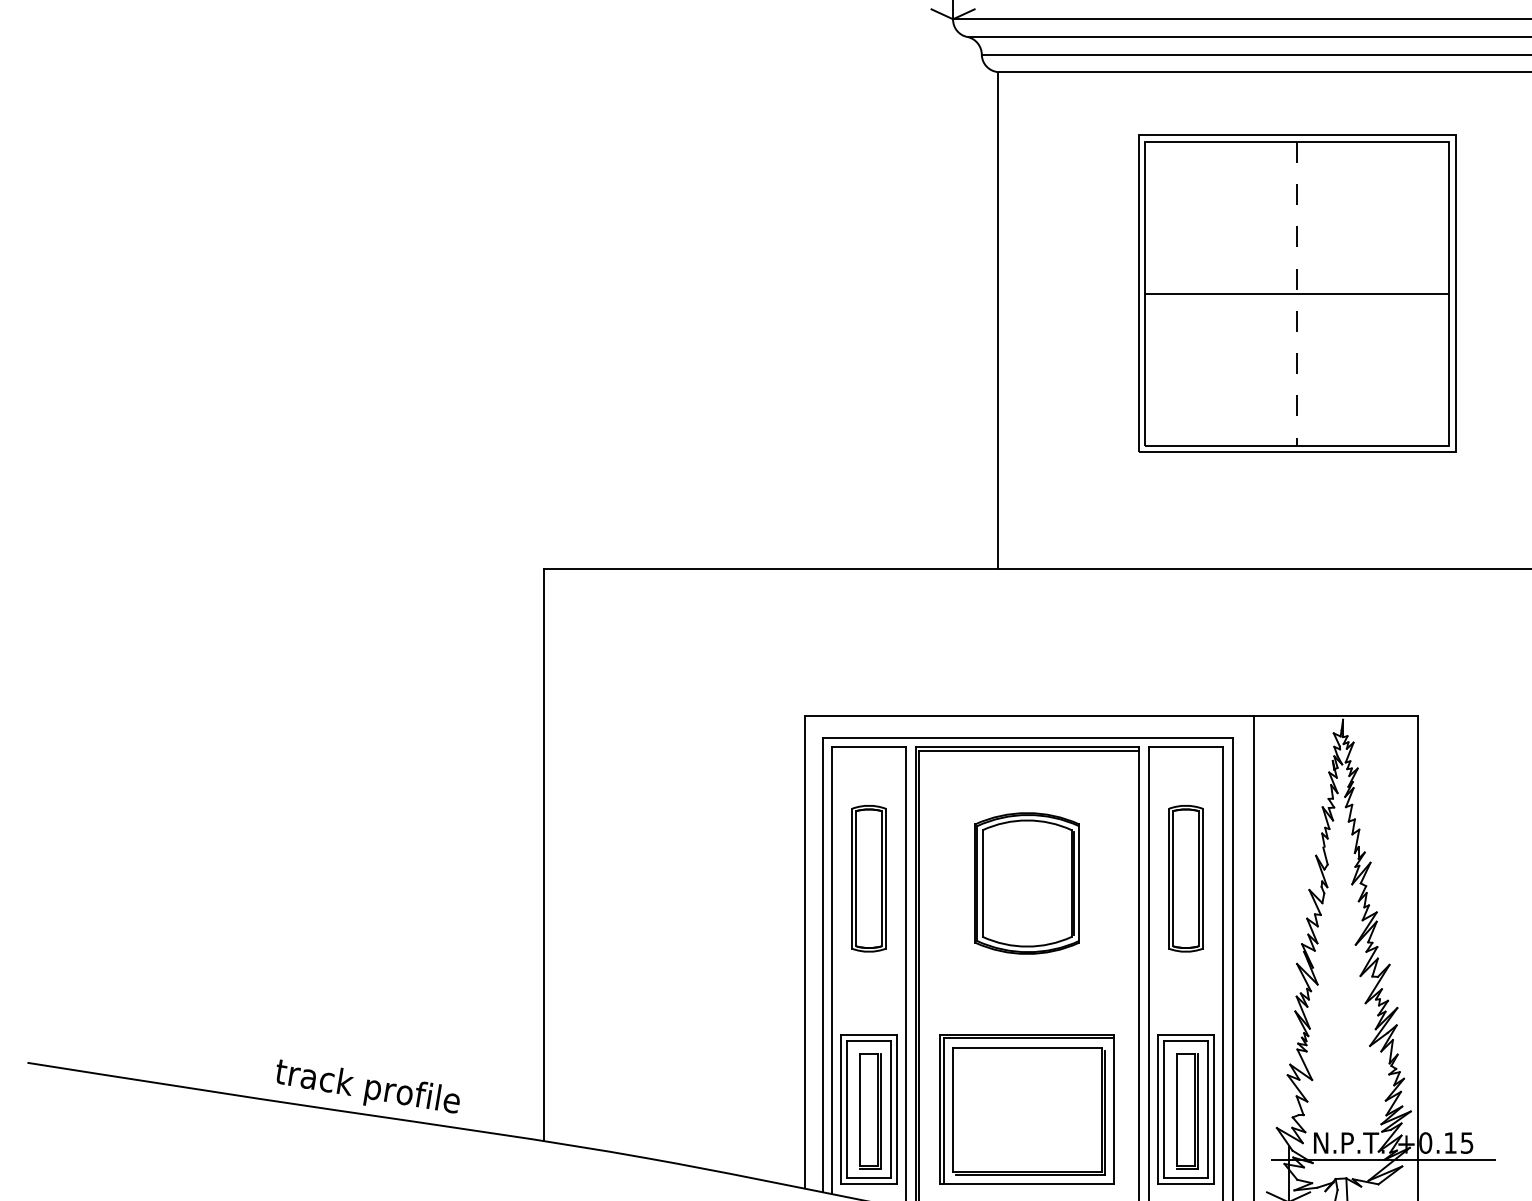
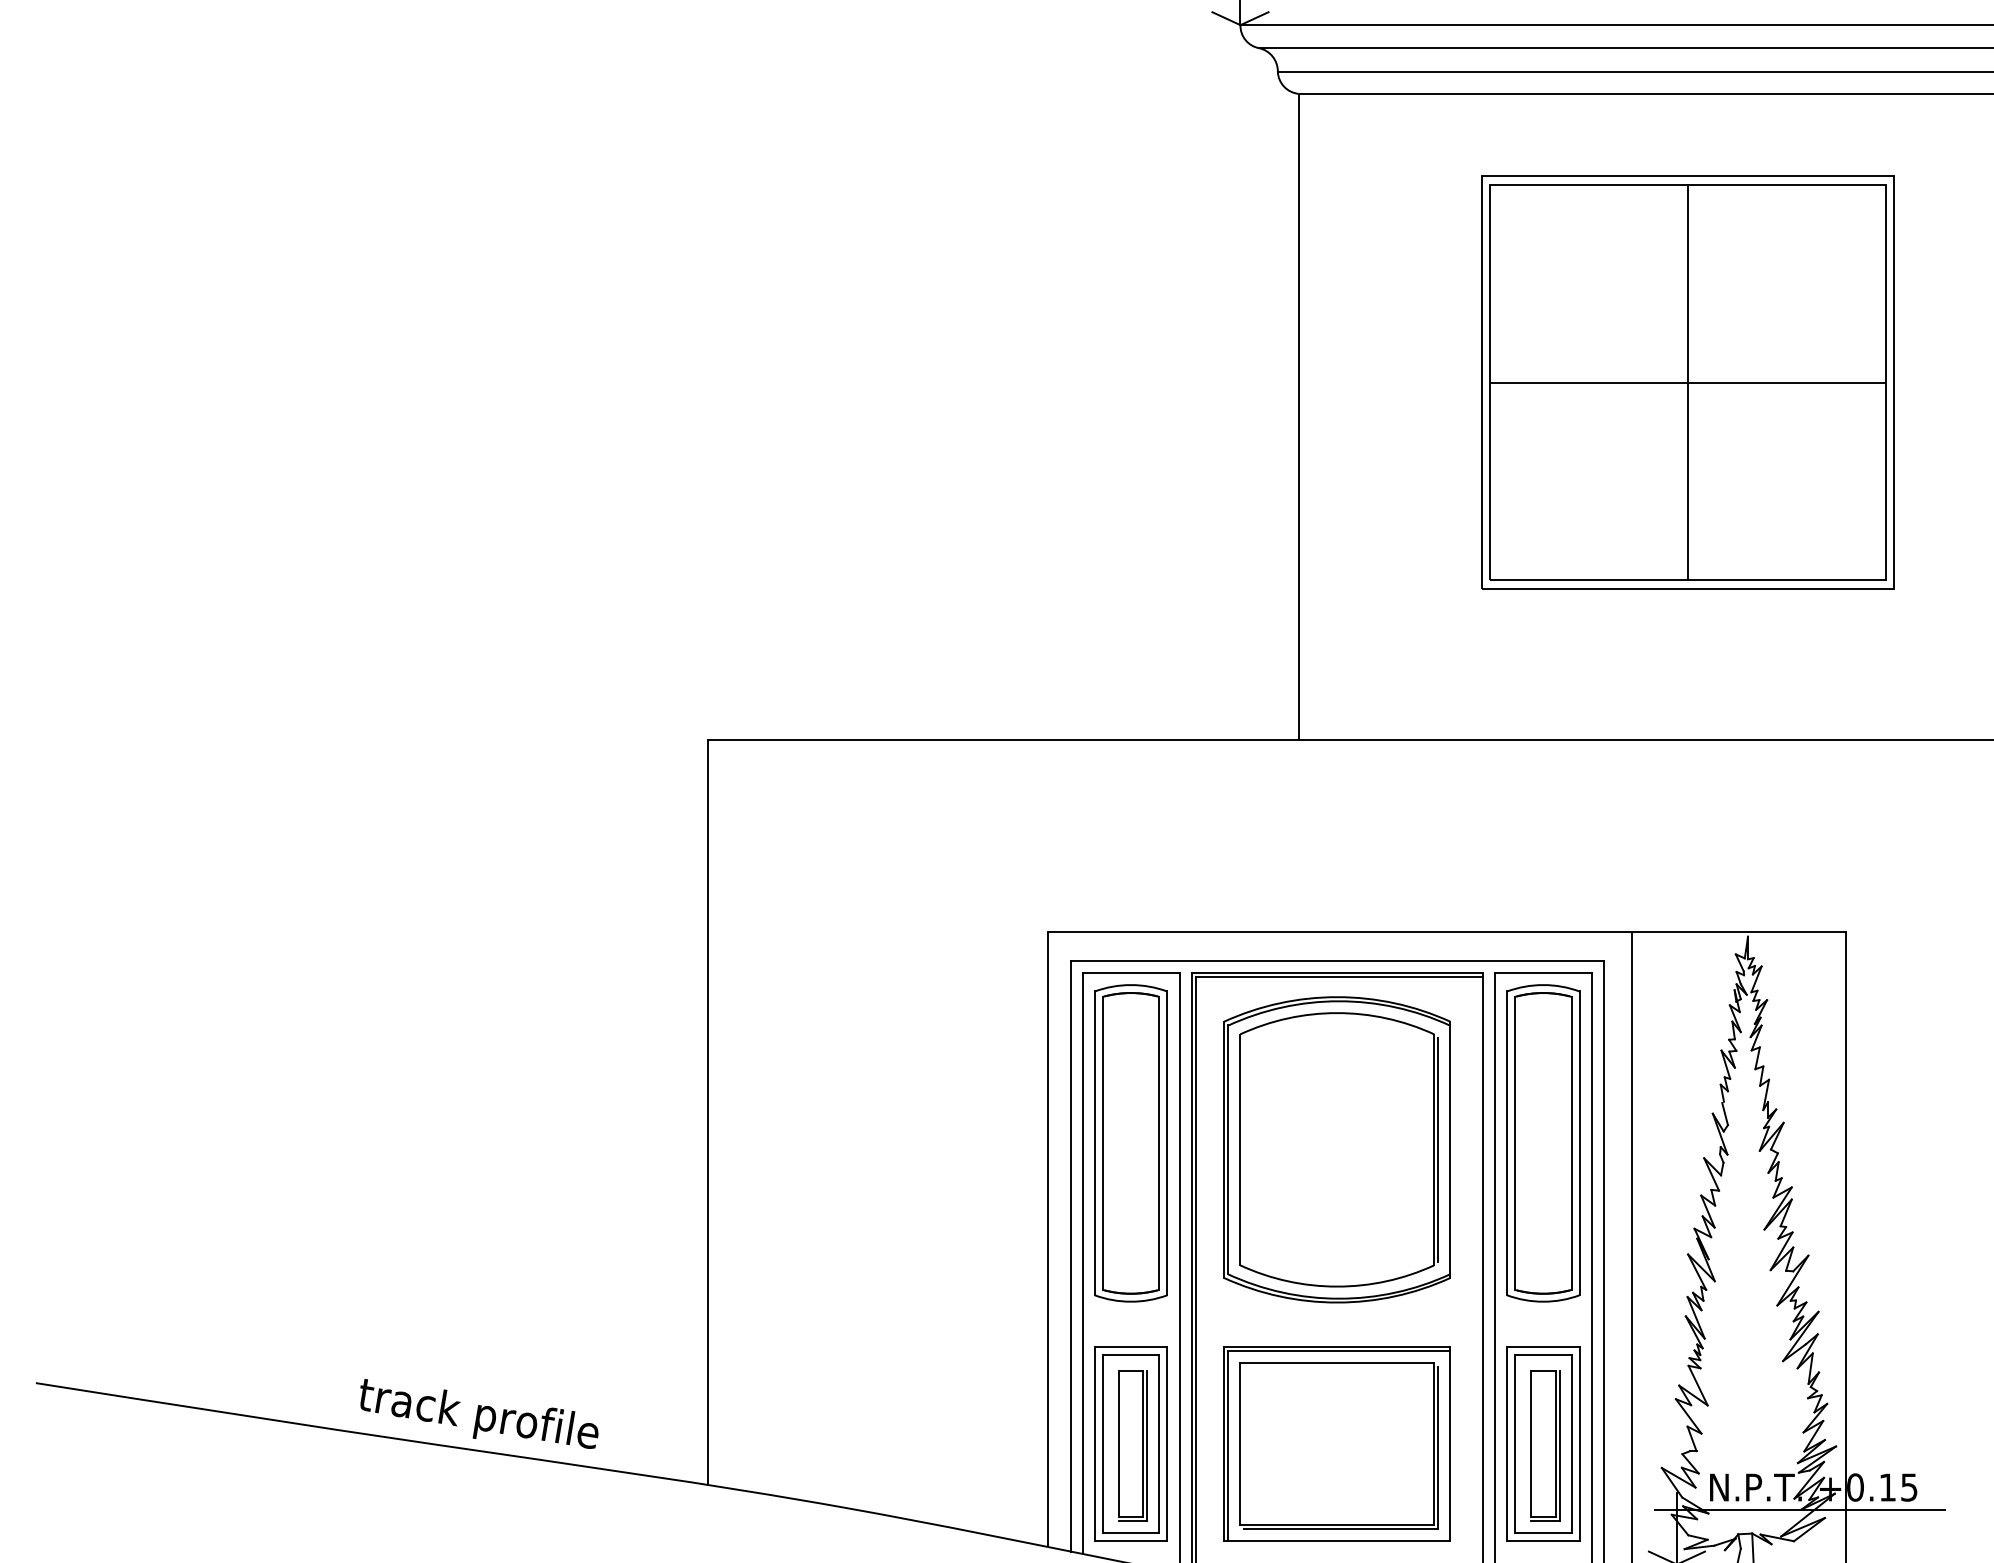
line: (1297, 294) -> (1688, 383), dashed -> solid
part: (868, 878) -> (1130, 1143), size x1.67
part: (1185, 878) -> (1542, 1143), size x1.67
part: (1026, 883) -> (1335, 1149), size x1.67

